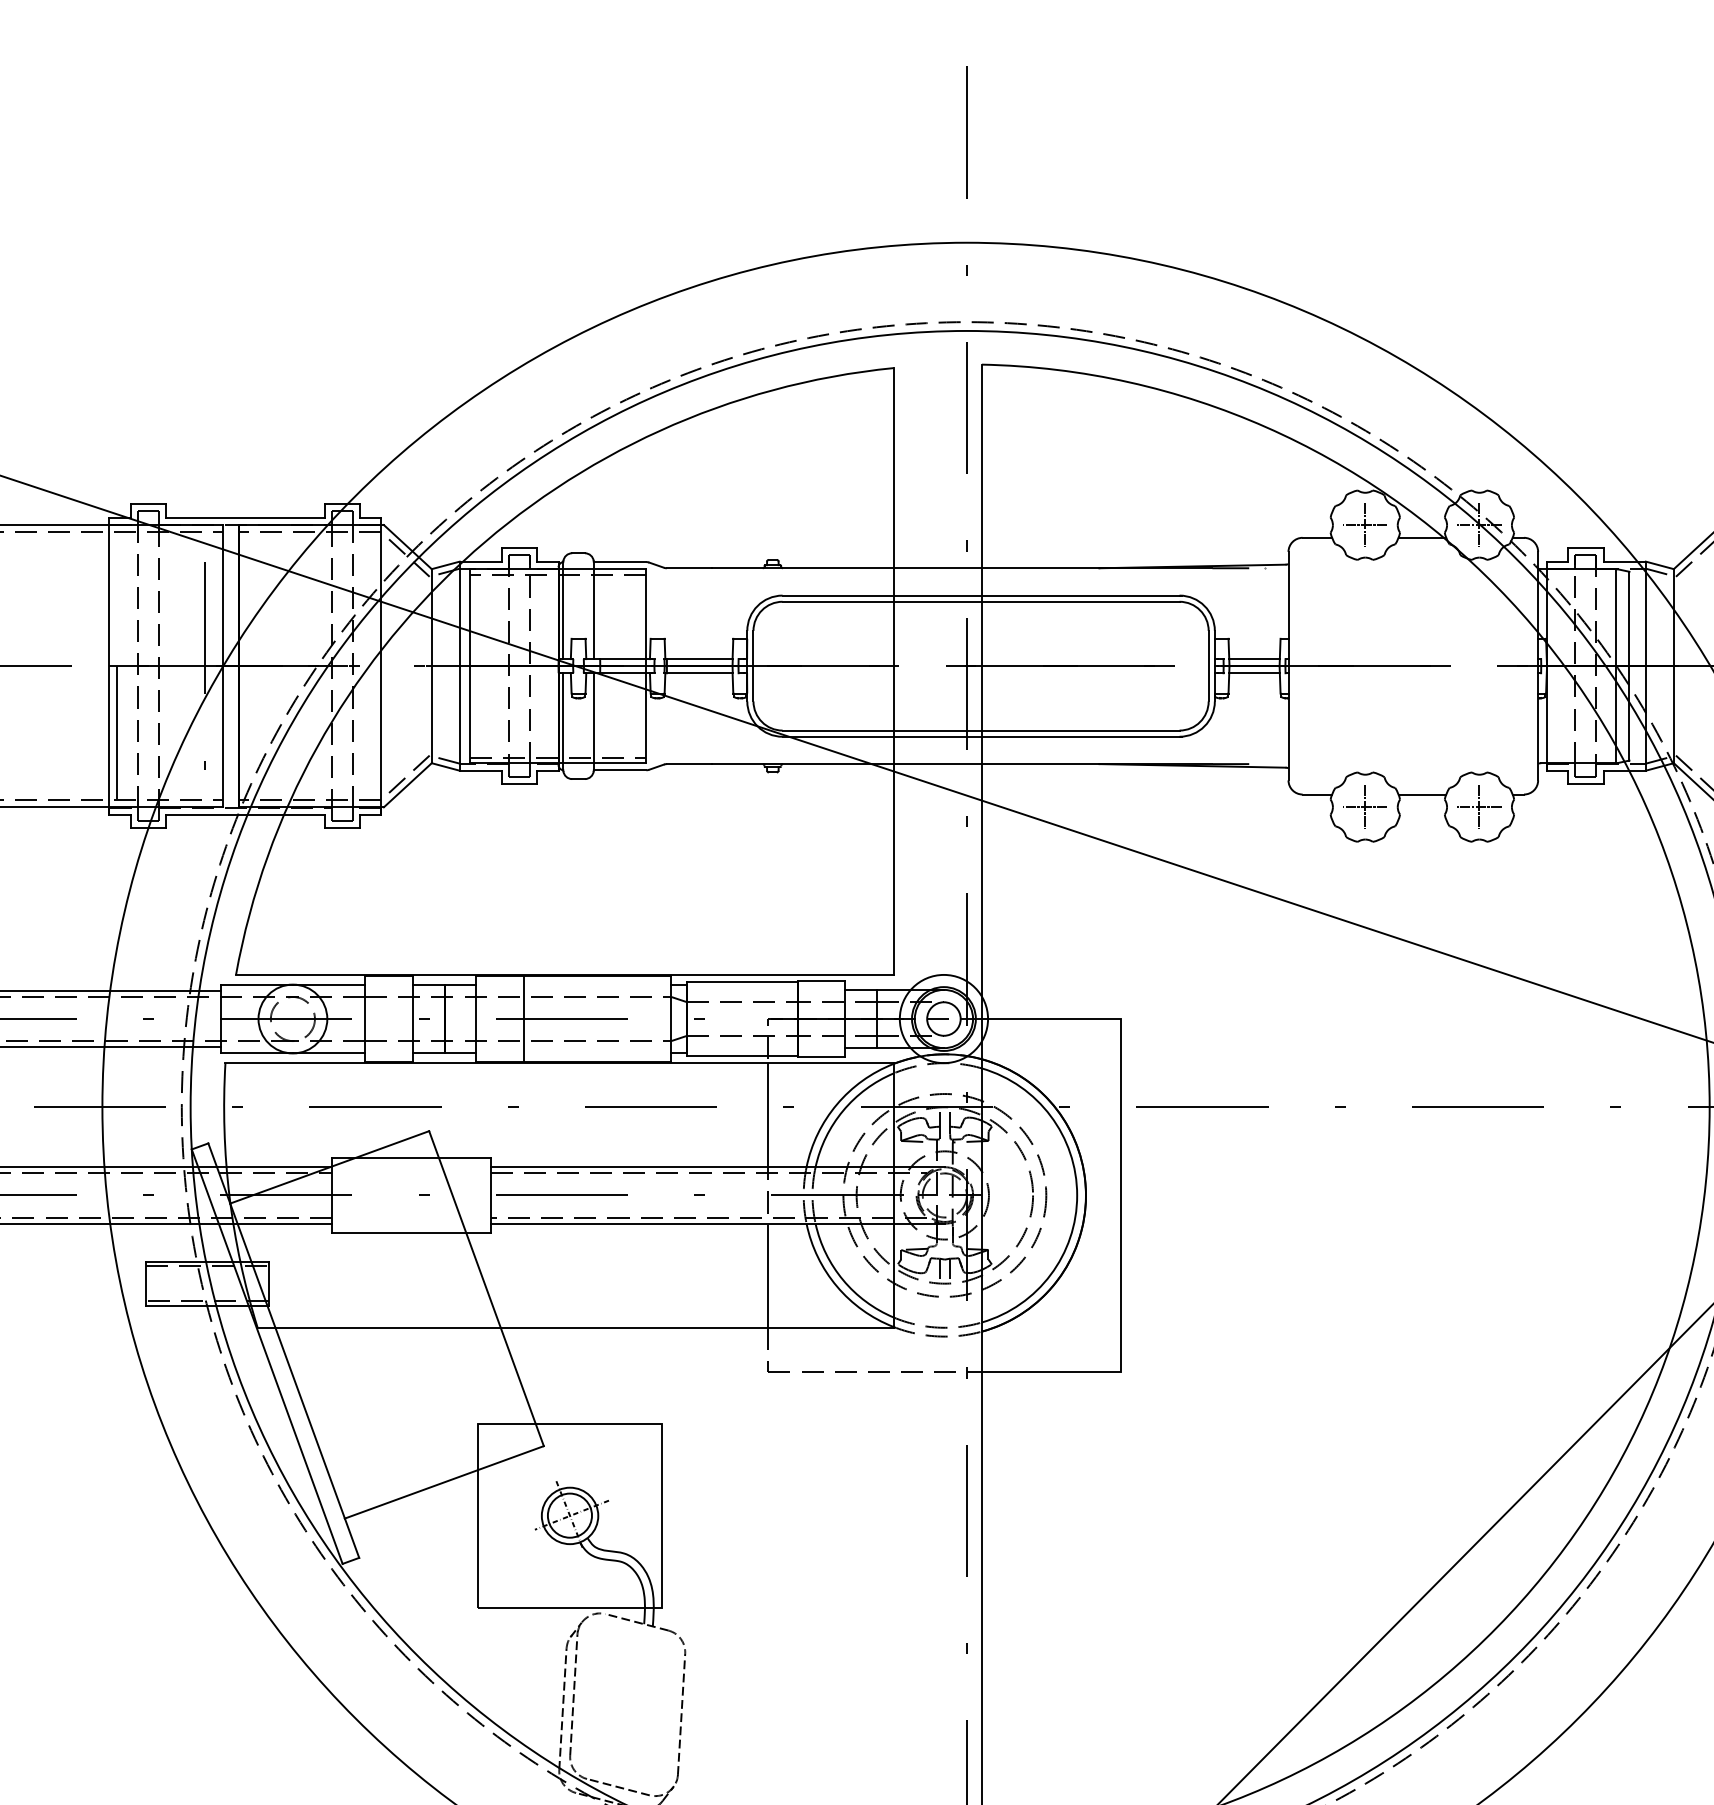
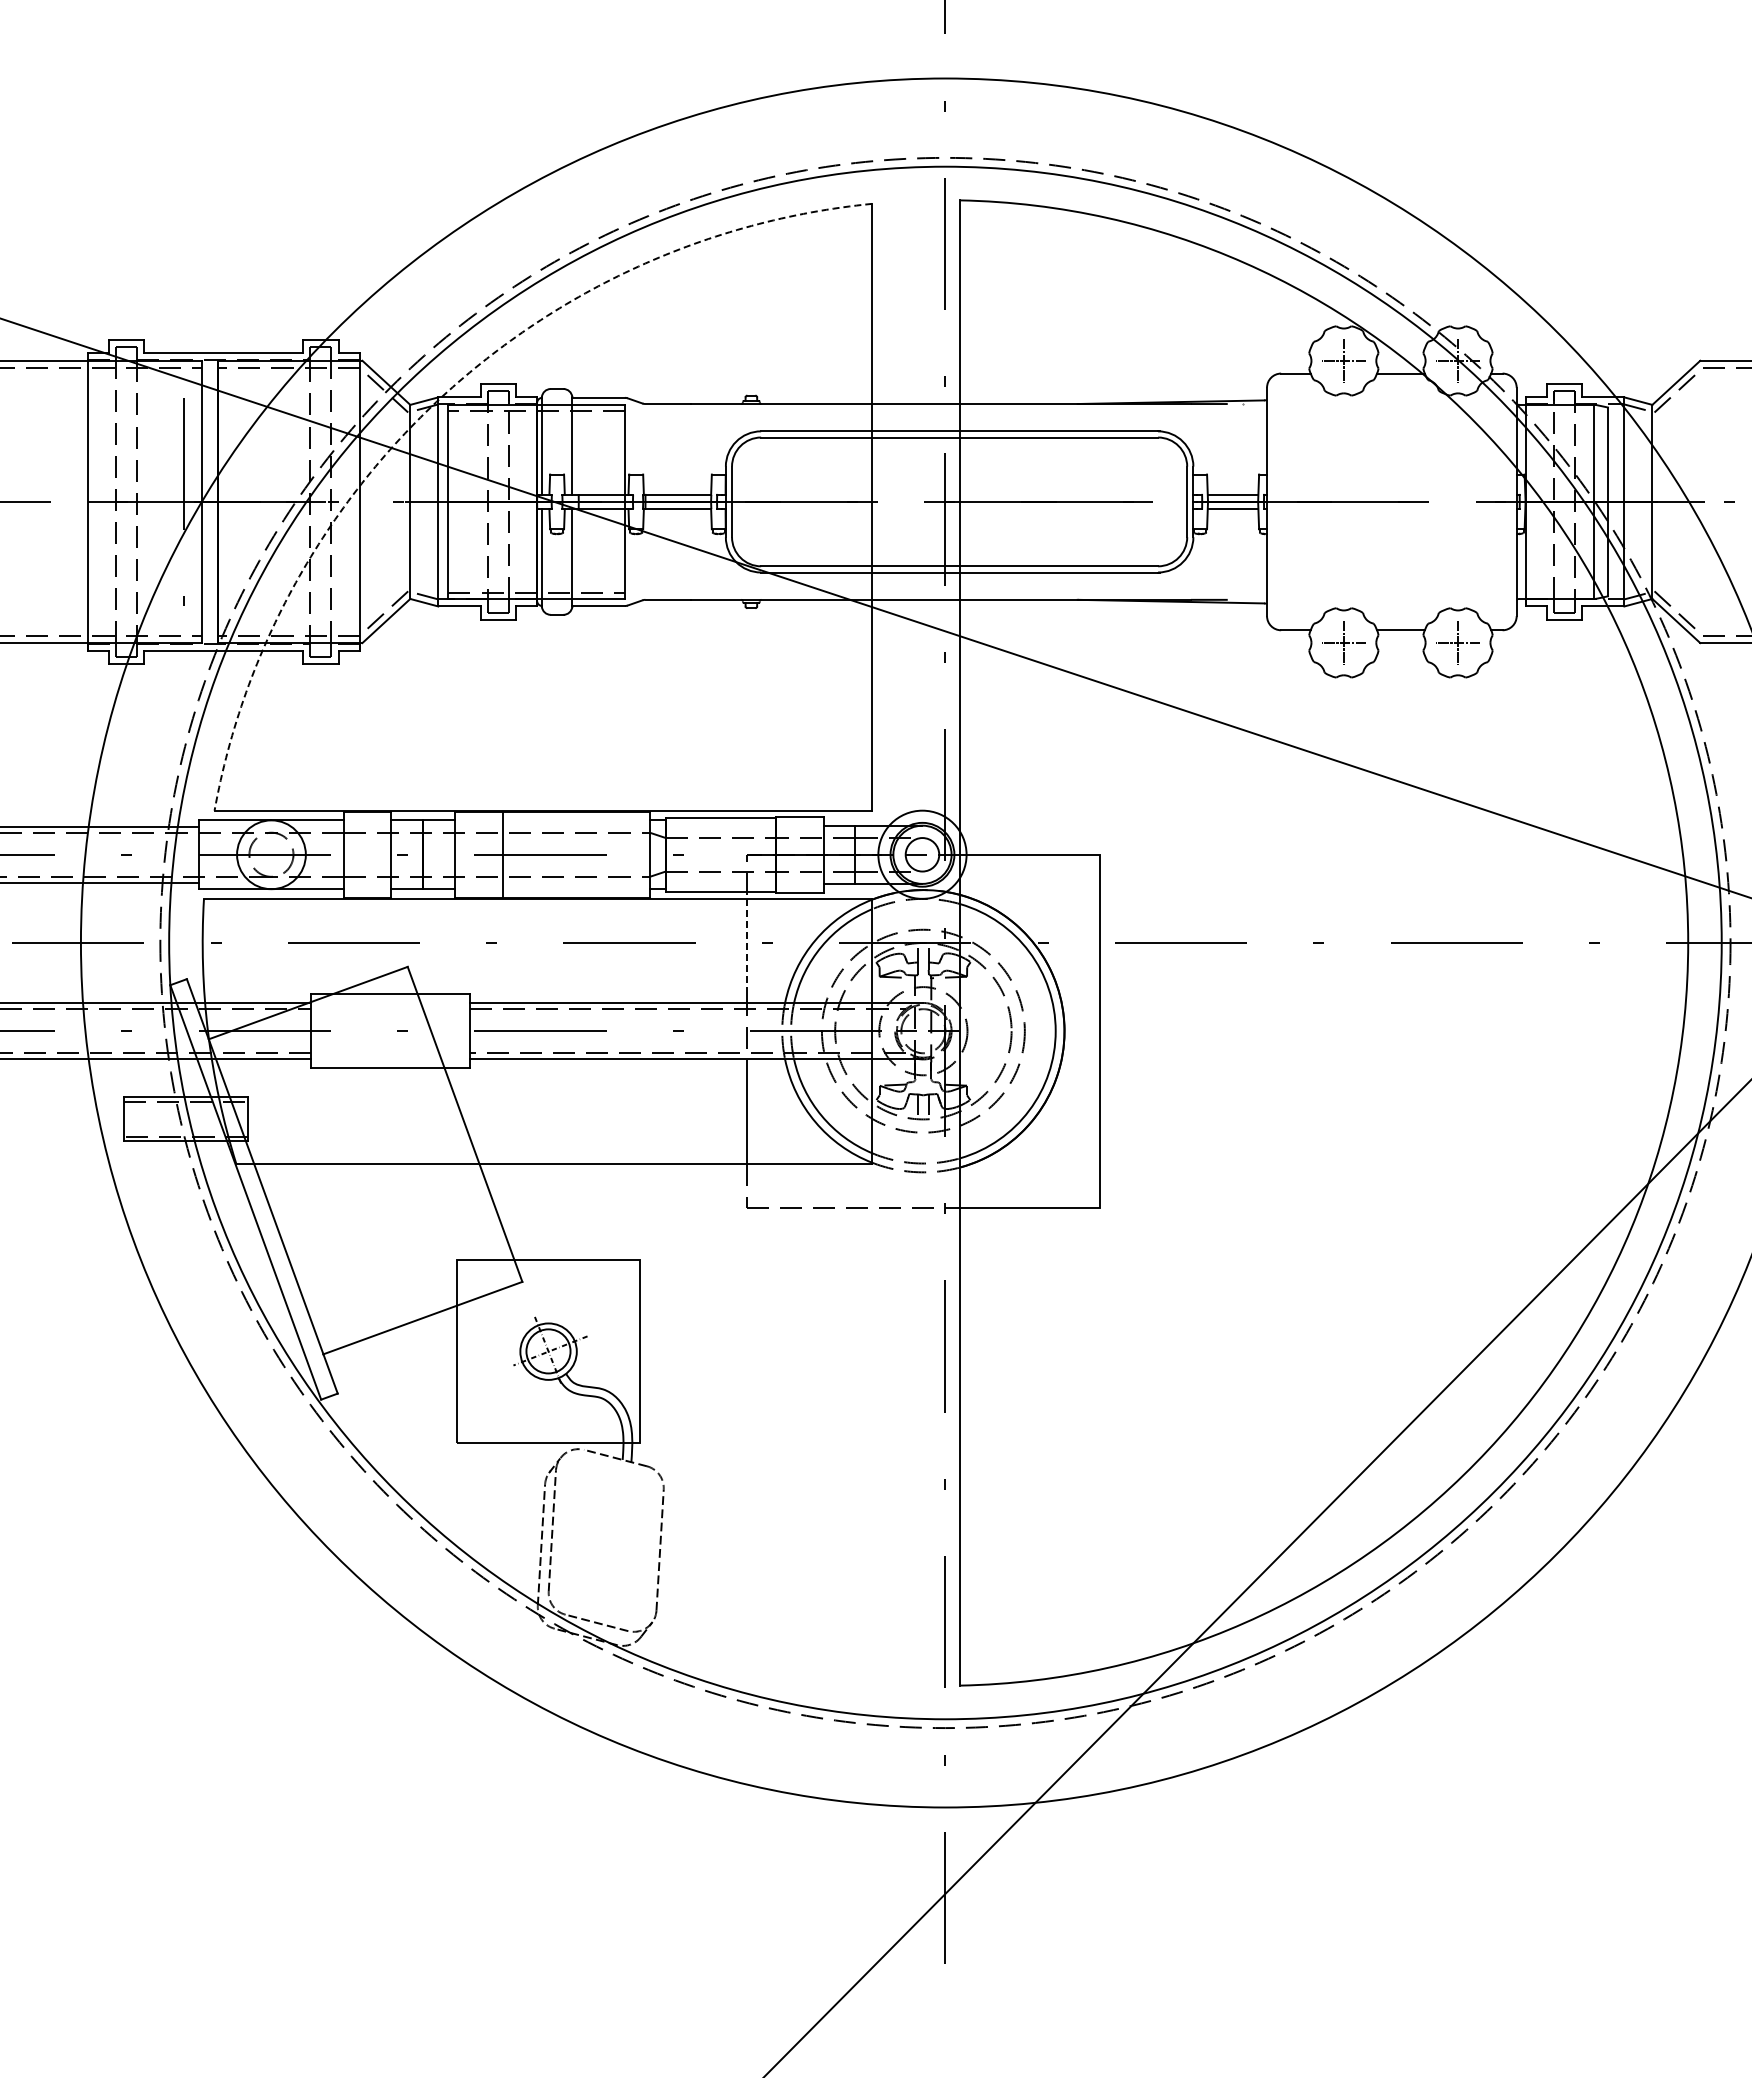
arc: (462, 561) -> (441, 397), solid -> dashed
line: (117, 745) -> (96, 581), removed
line: (767, 1110) -> (746, 946), solid -> dashed

